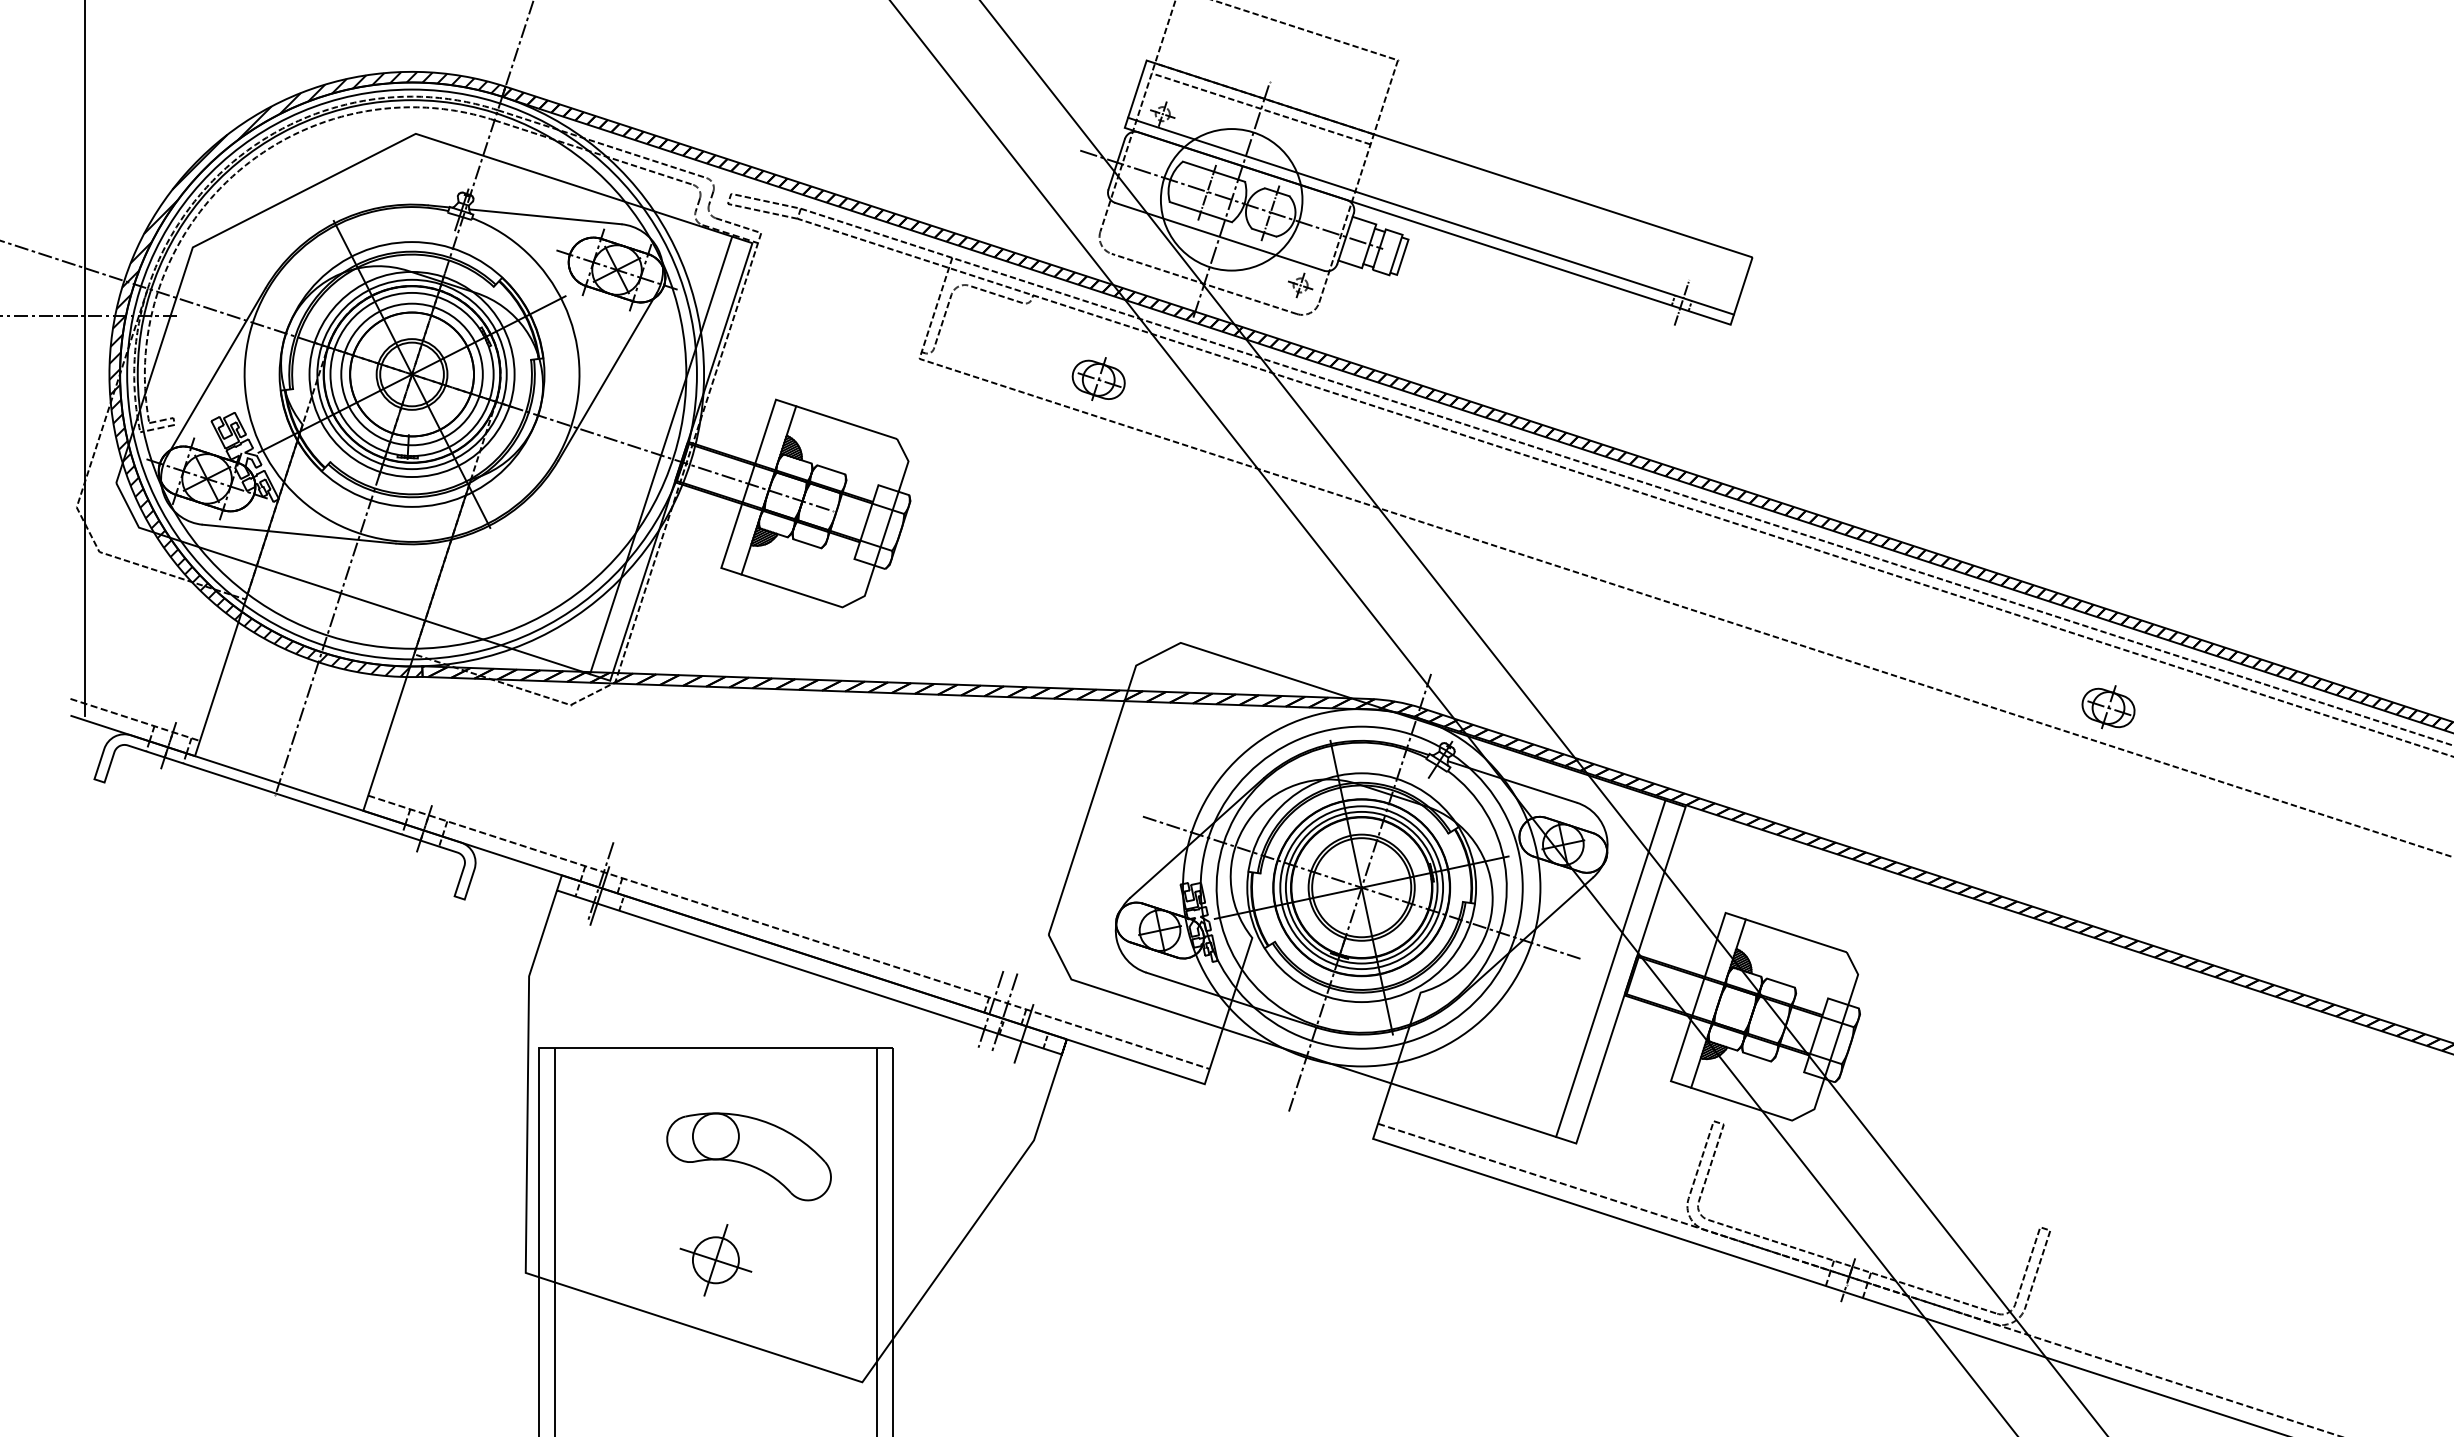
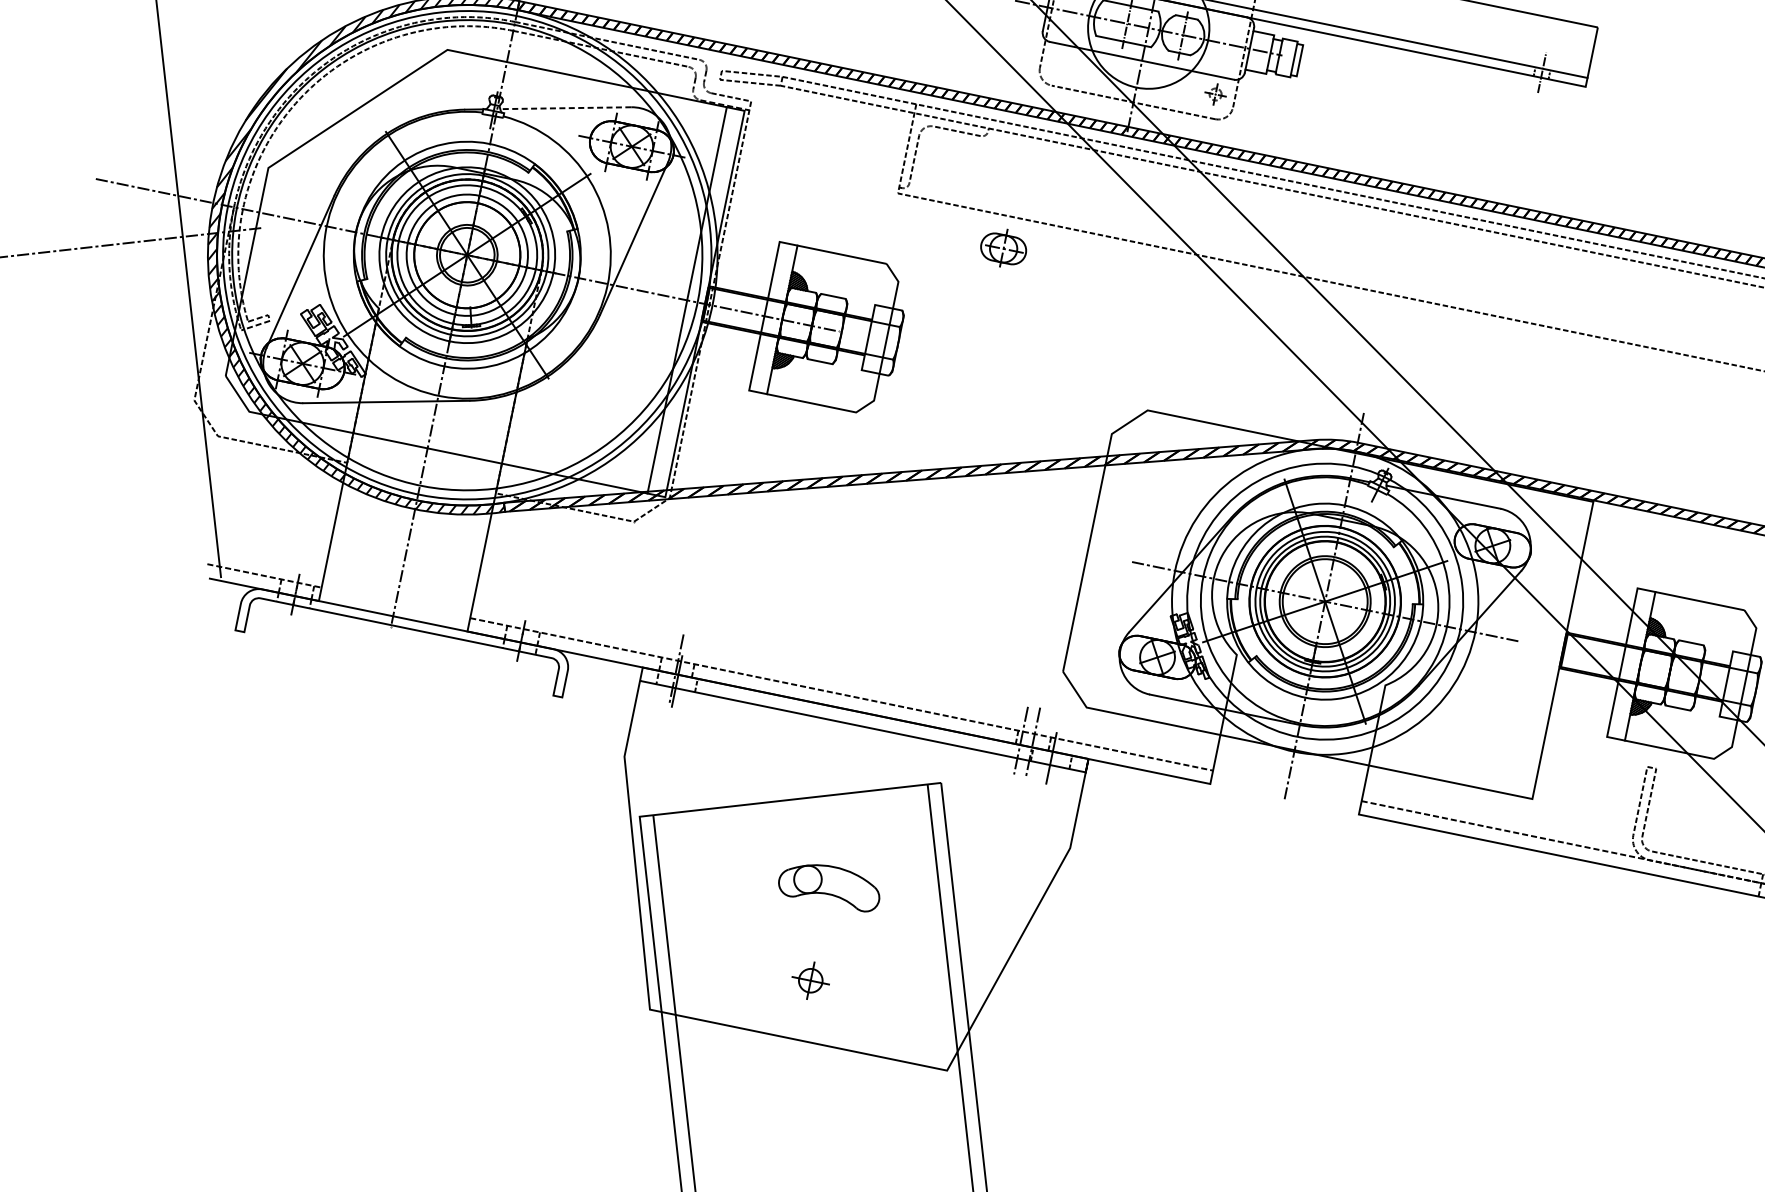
line: (544, 216) -> (565, 108), solid -> dashed
part: (1098, 378) -> (1003, 247), moved
line: (1610, 968) -> (1544, 646), removed
part: (748, 1156) -> (828, 889), size x0.7
part: (715, 1260) -> (810, 980), size x0.6

